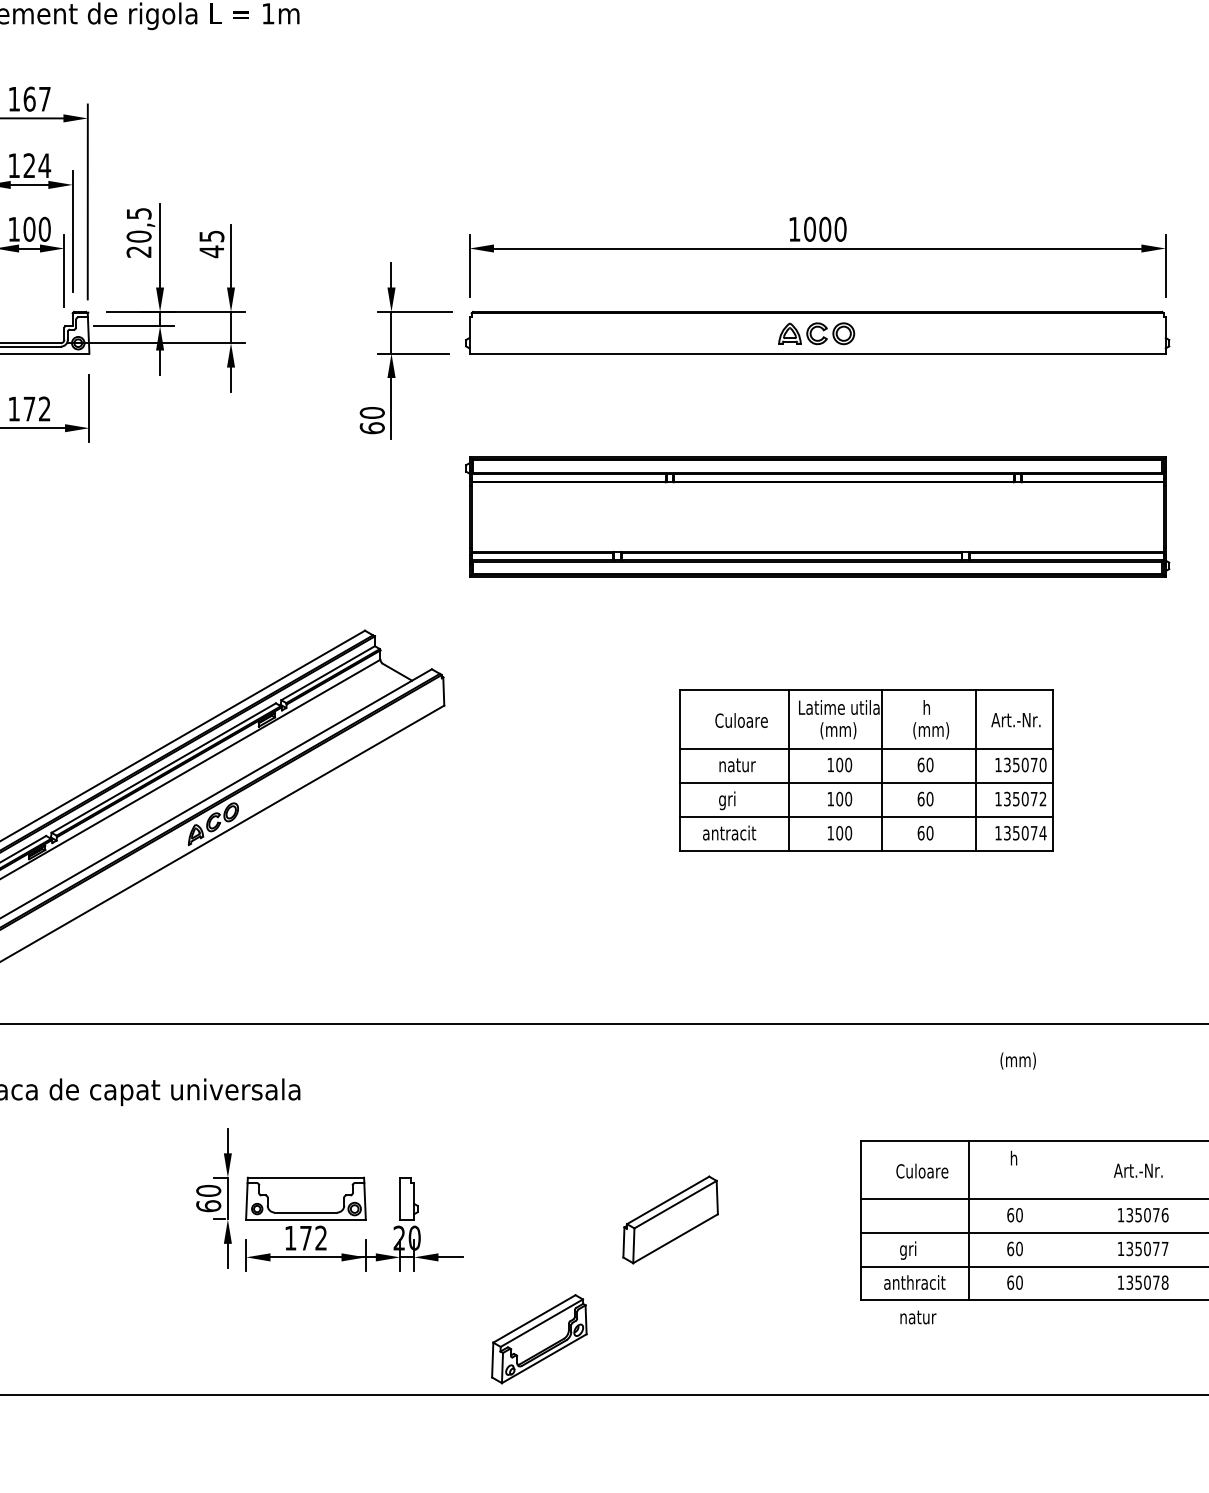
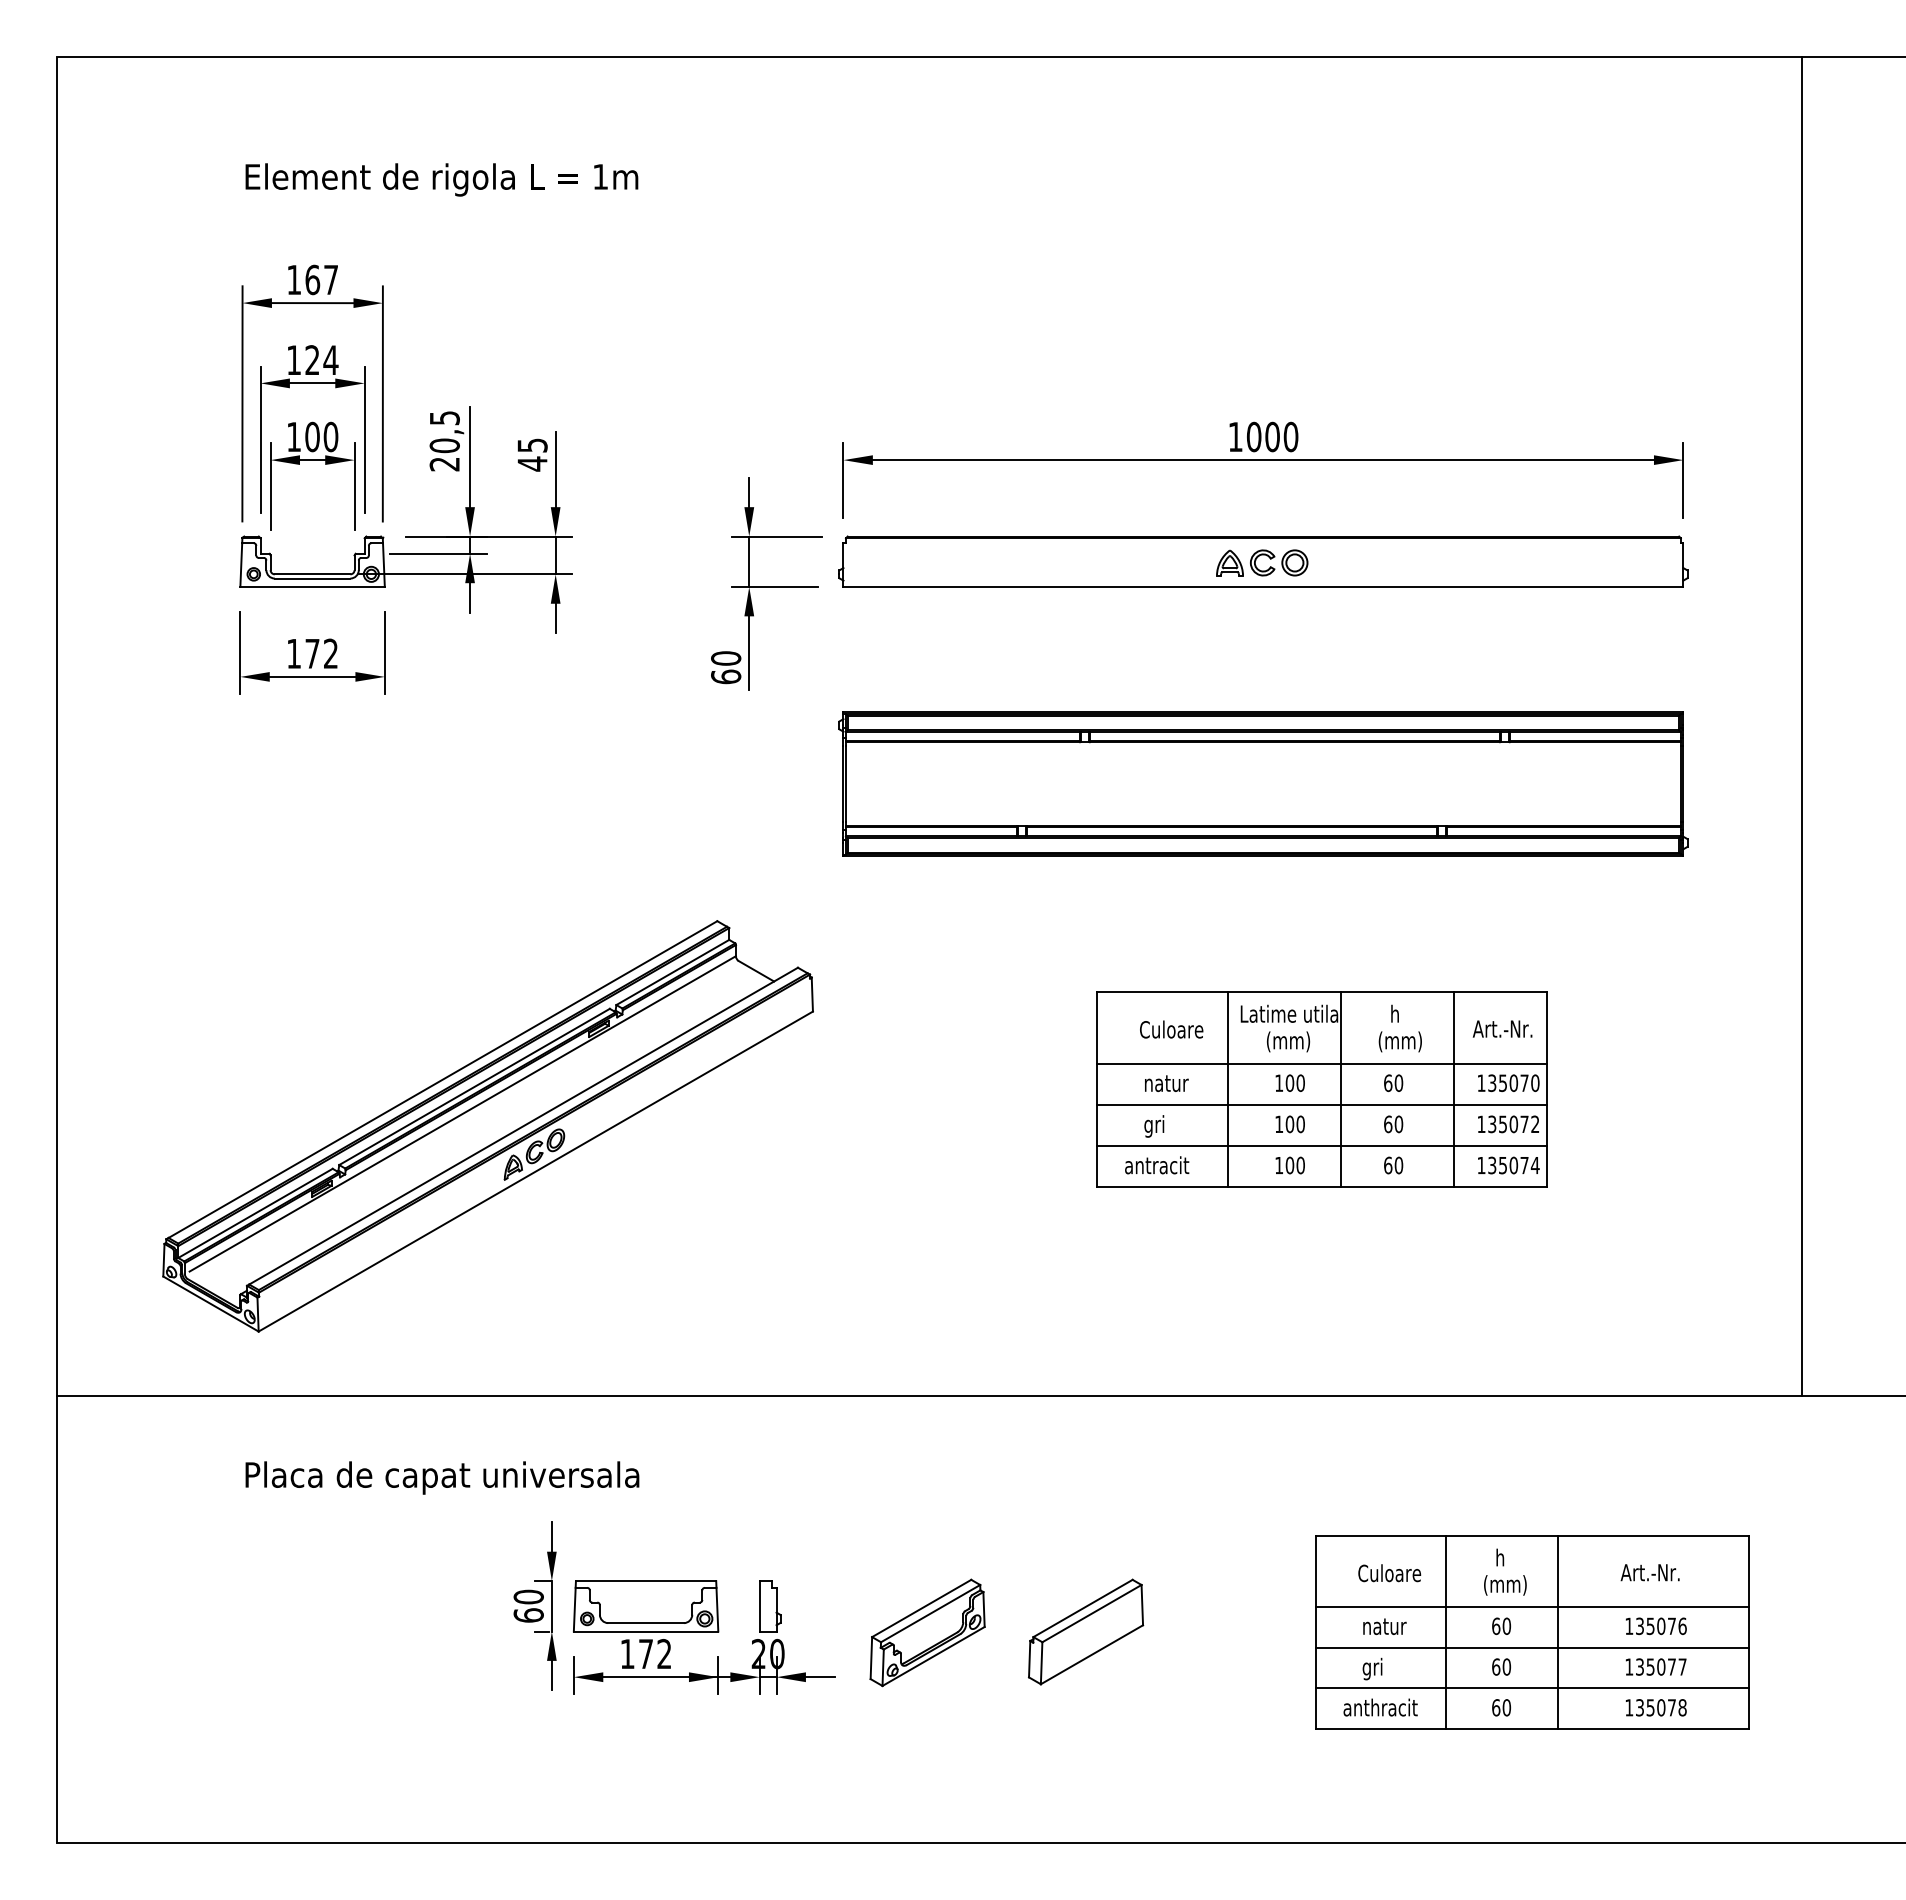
text: (1018, 1061) -> (1505, 1585), moved
line: (1061, 1220) -> (1557, 1632), added
text: (918, 1317) -> (1384, 1626), moved
part: (539, 1338) -> (927, 1632), moved

